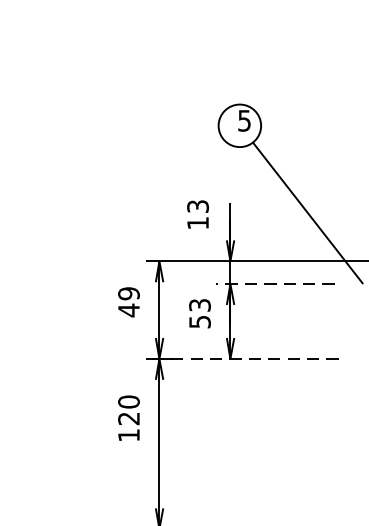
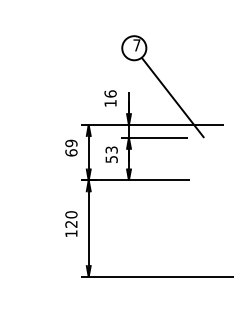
text: (243, 121) -> (136, 45), 5 -> 7
text: (197, 205) -> (110, 93), 13 -> 16
line: (275, 283) -> (154, 137), dashed -> solid
text: (129, 309) -> (71, 152), 49 -> 69
line: (241, 359) -> (135, 180), dashed -> solid
text: (129, 417) -> (71, 223), moved

